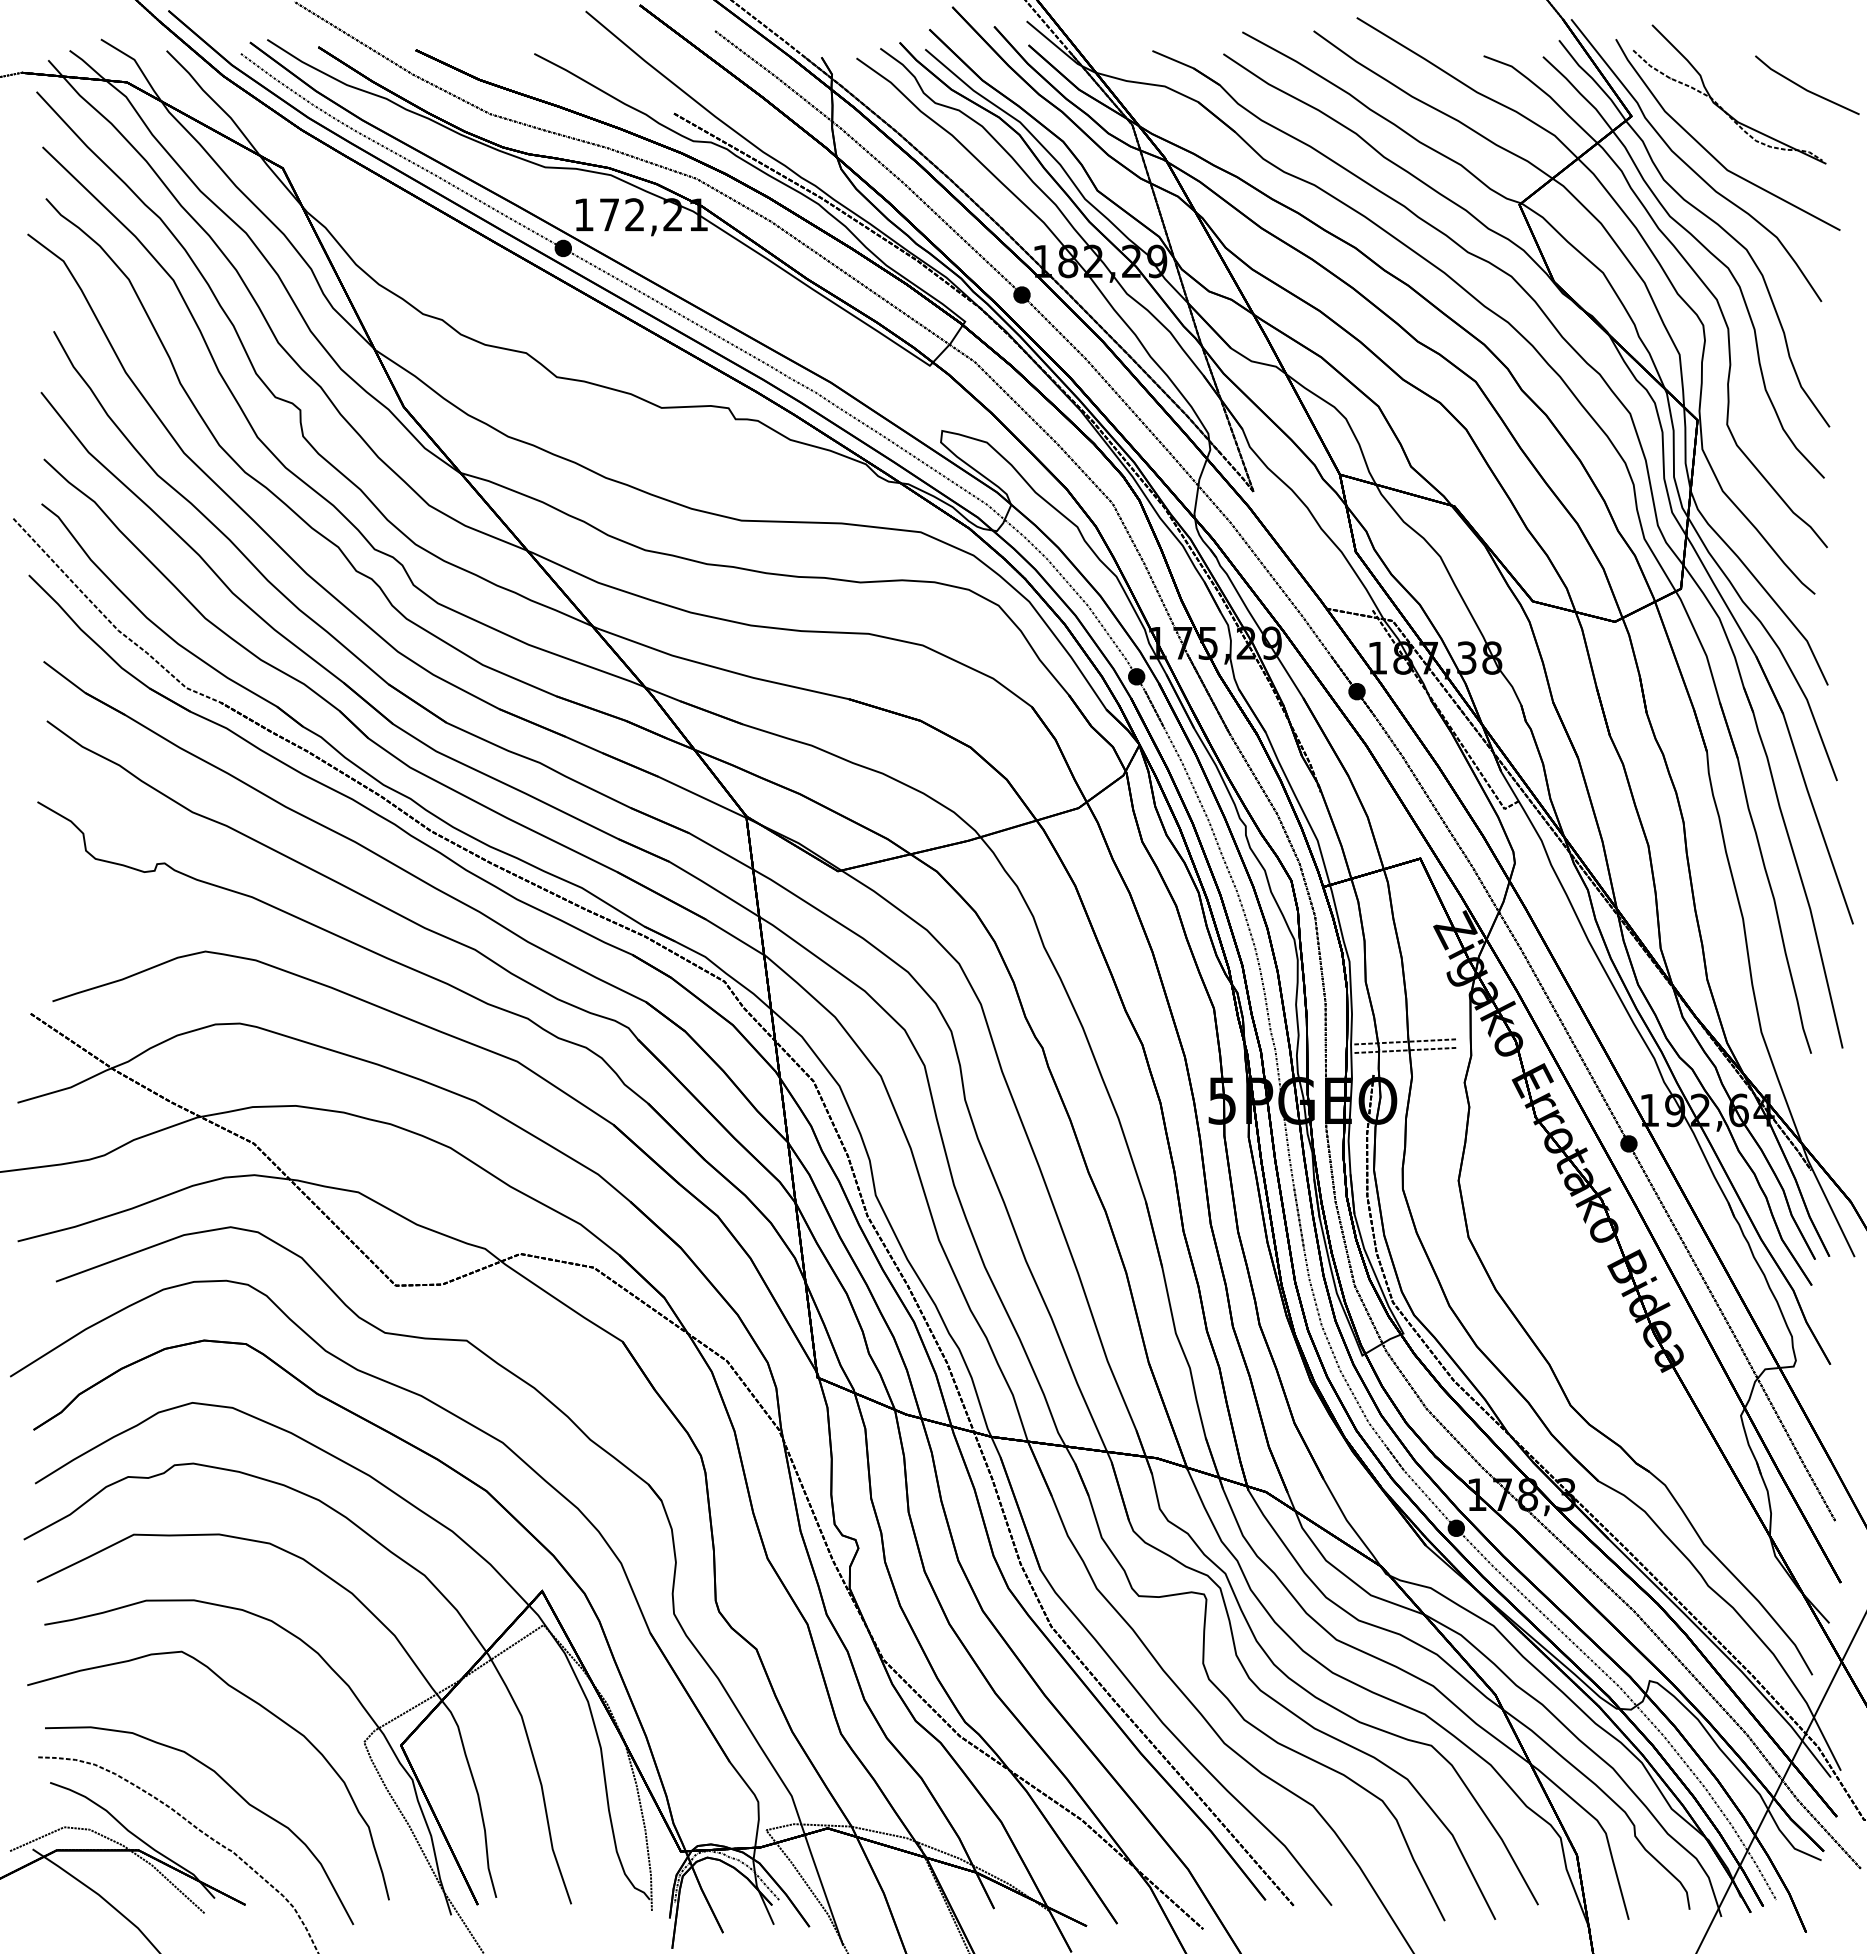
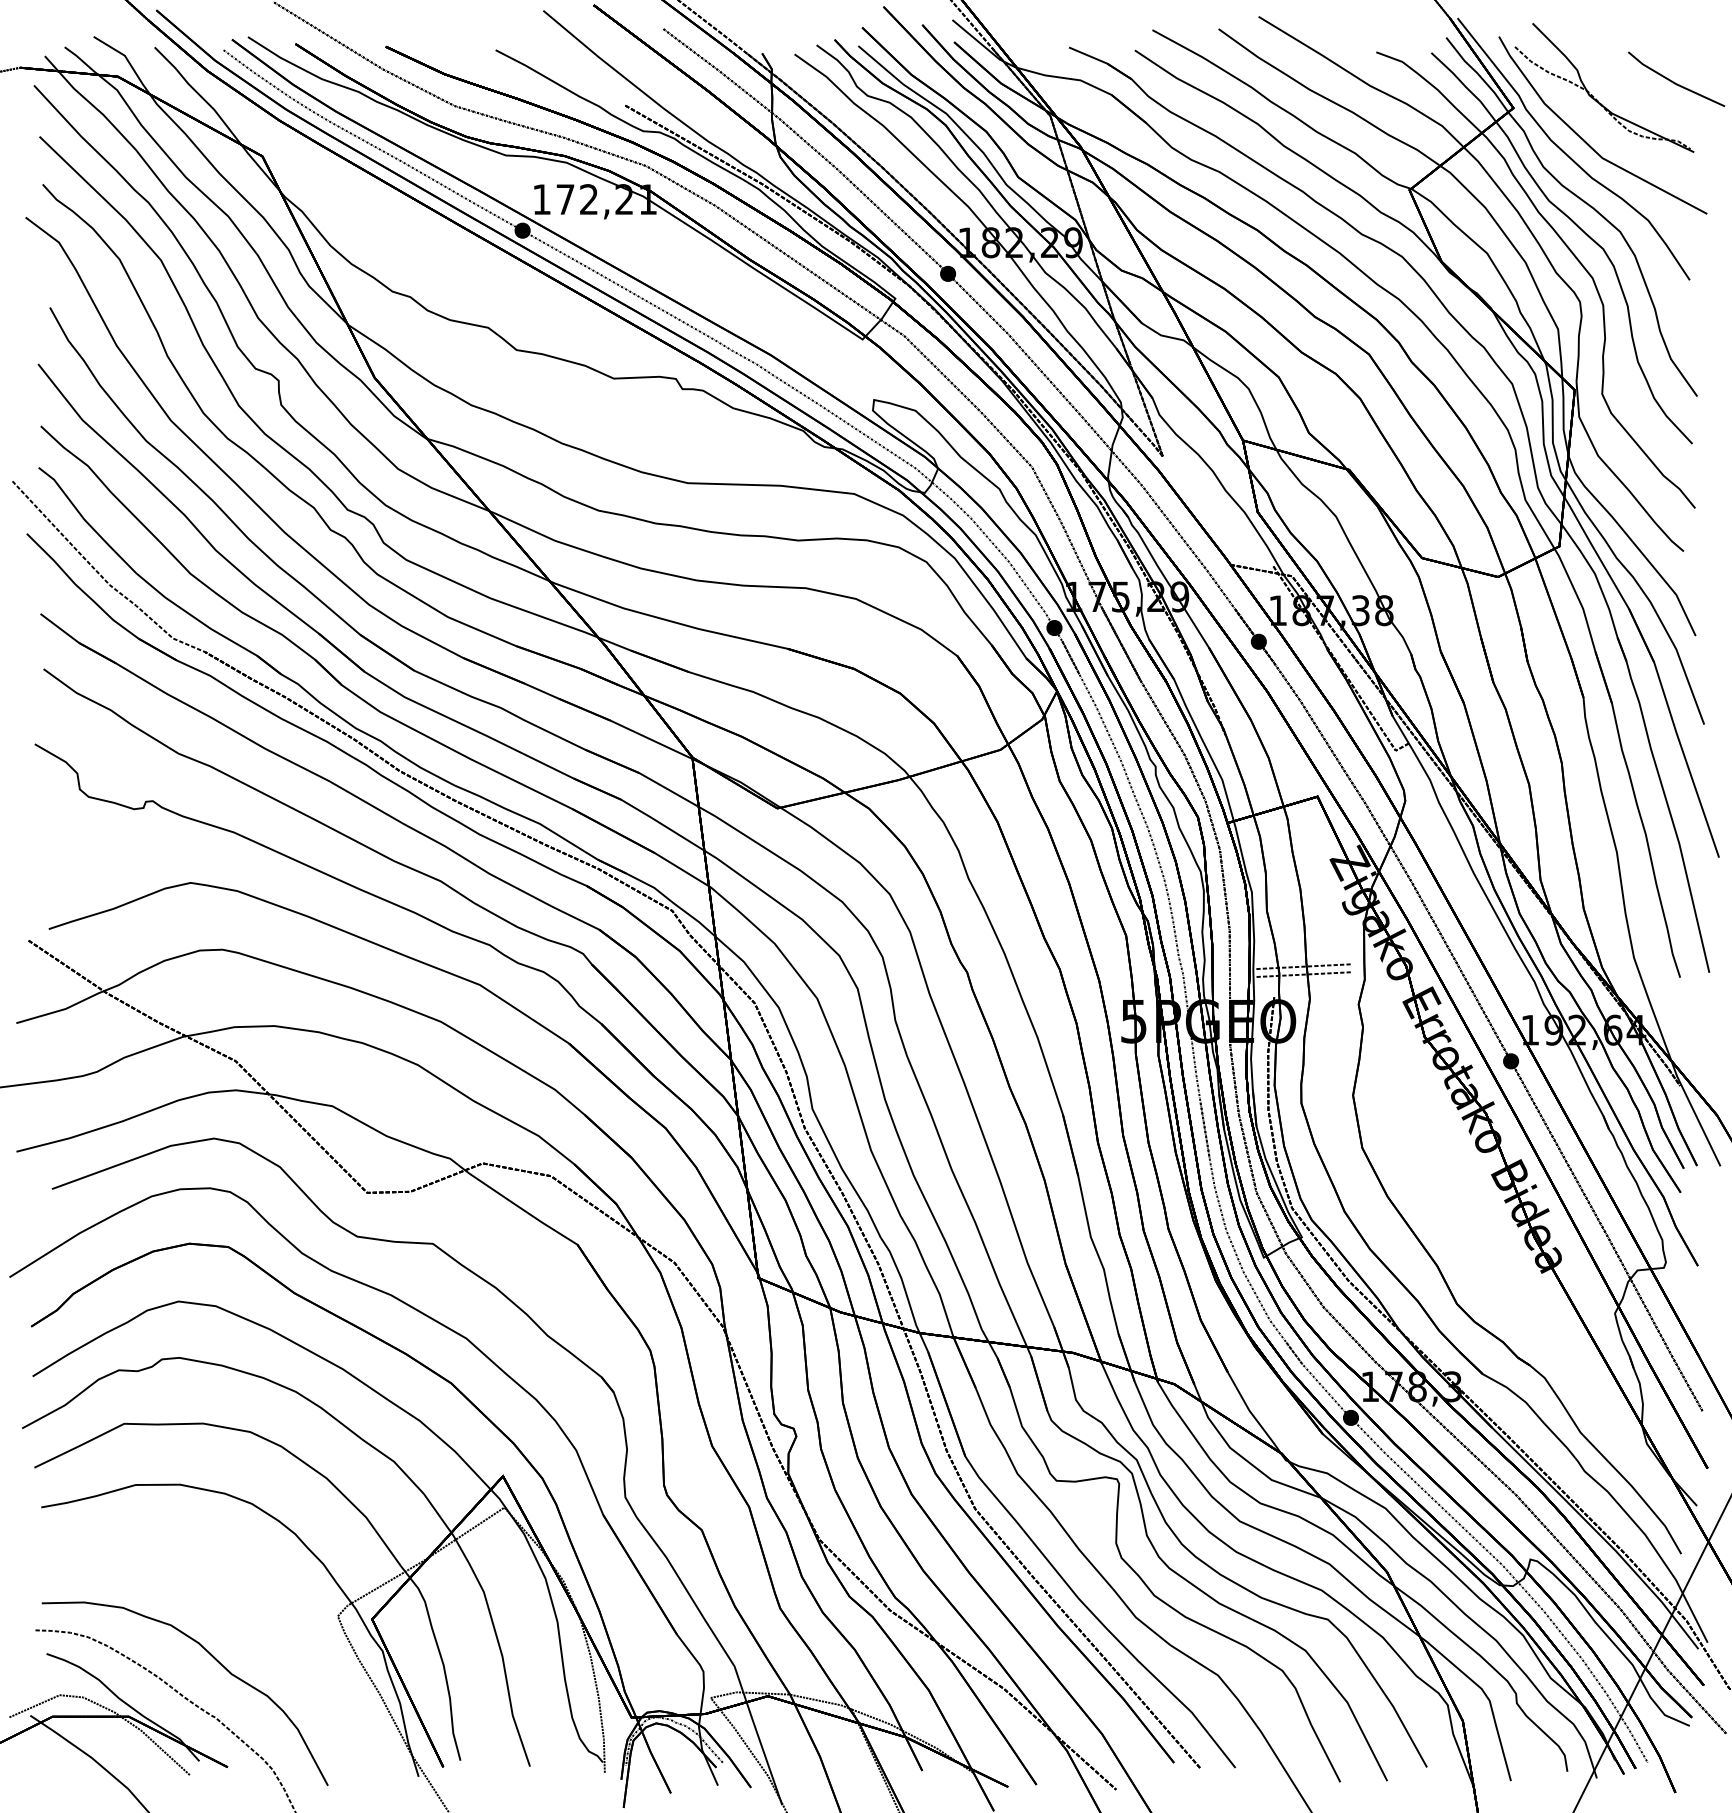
curve: (255, 1703) -> (237, 1580), removed

